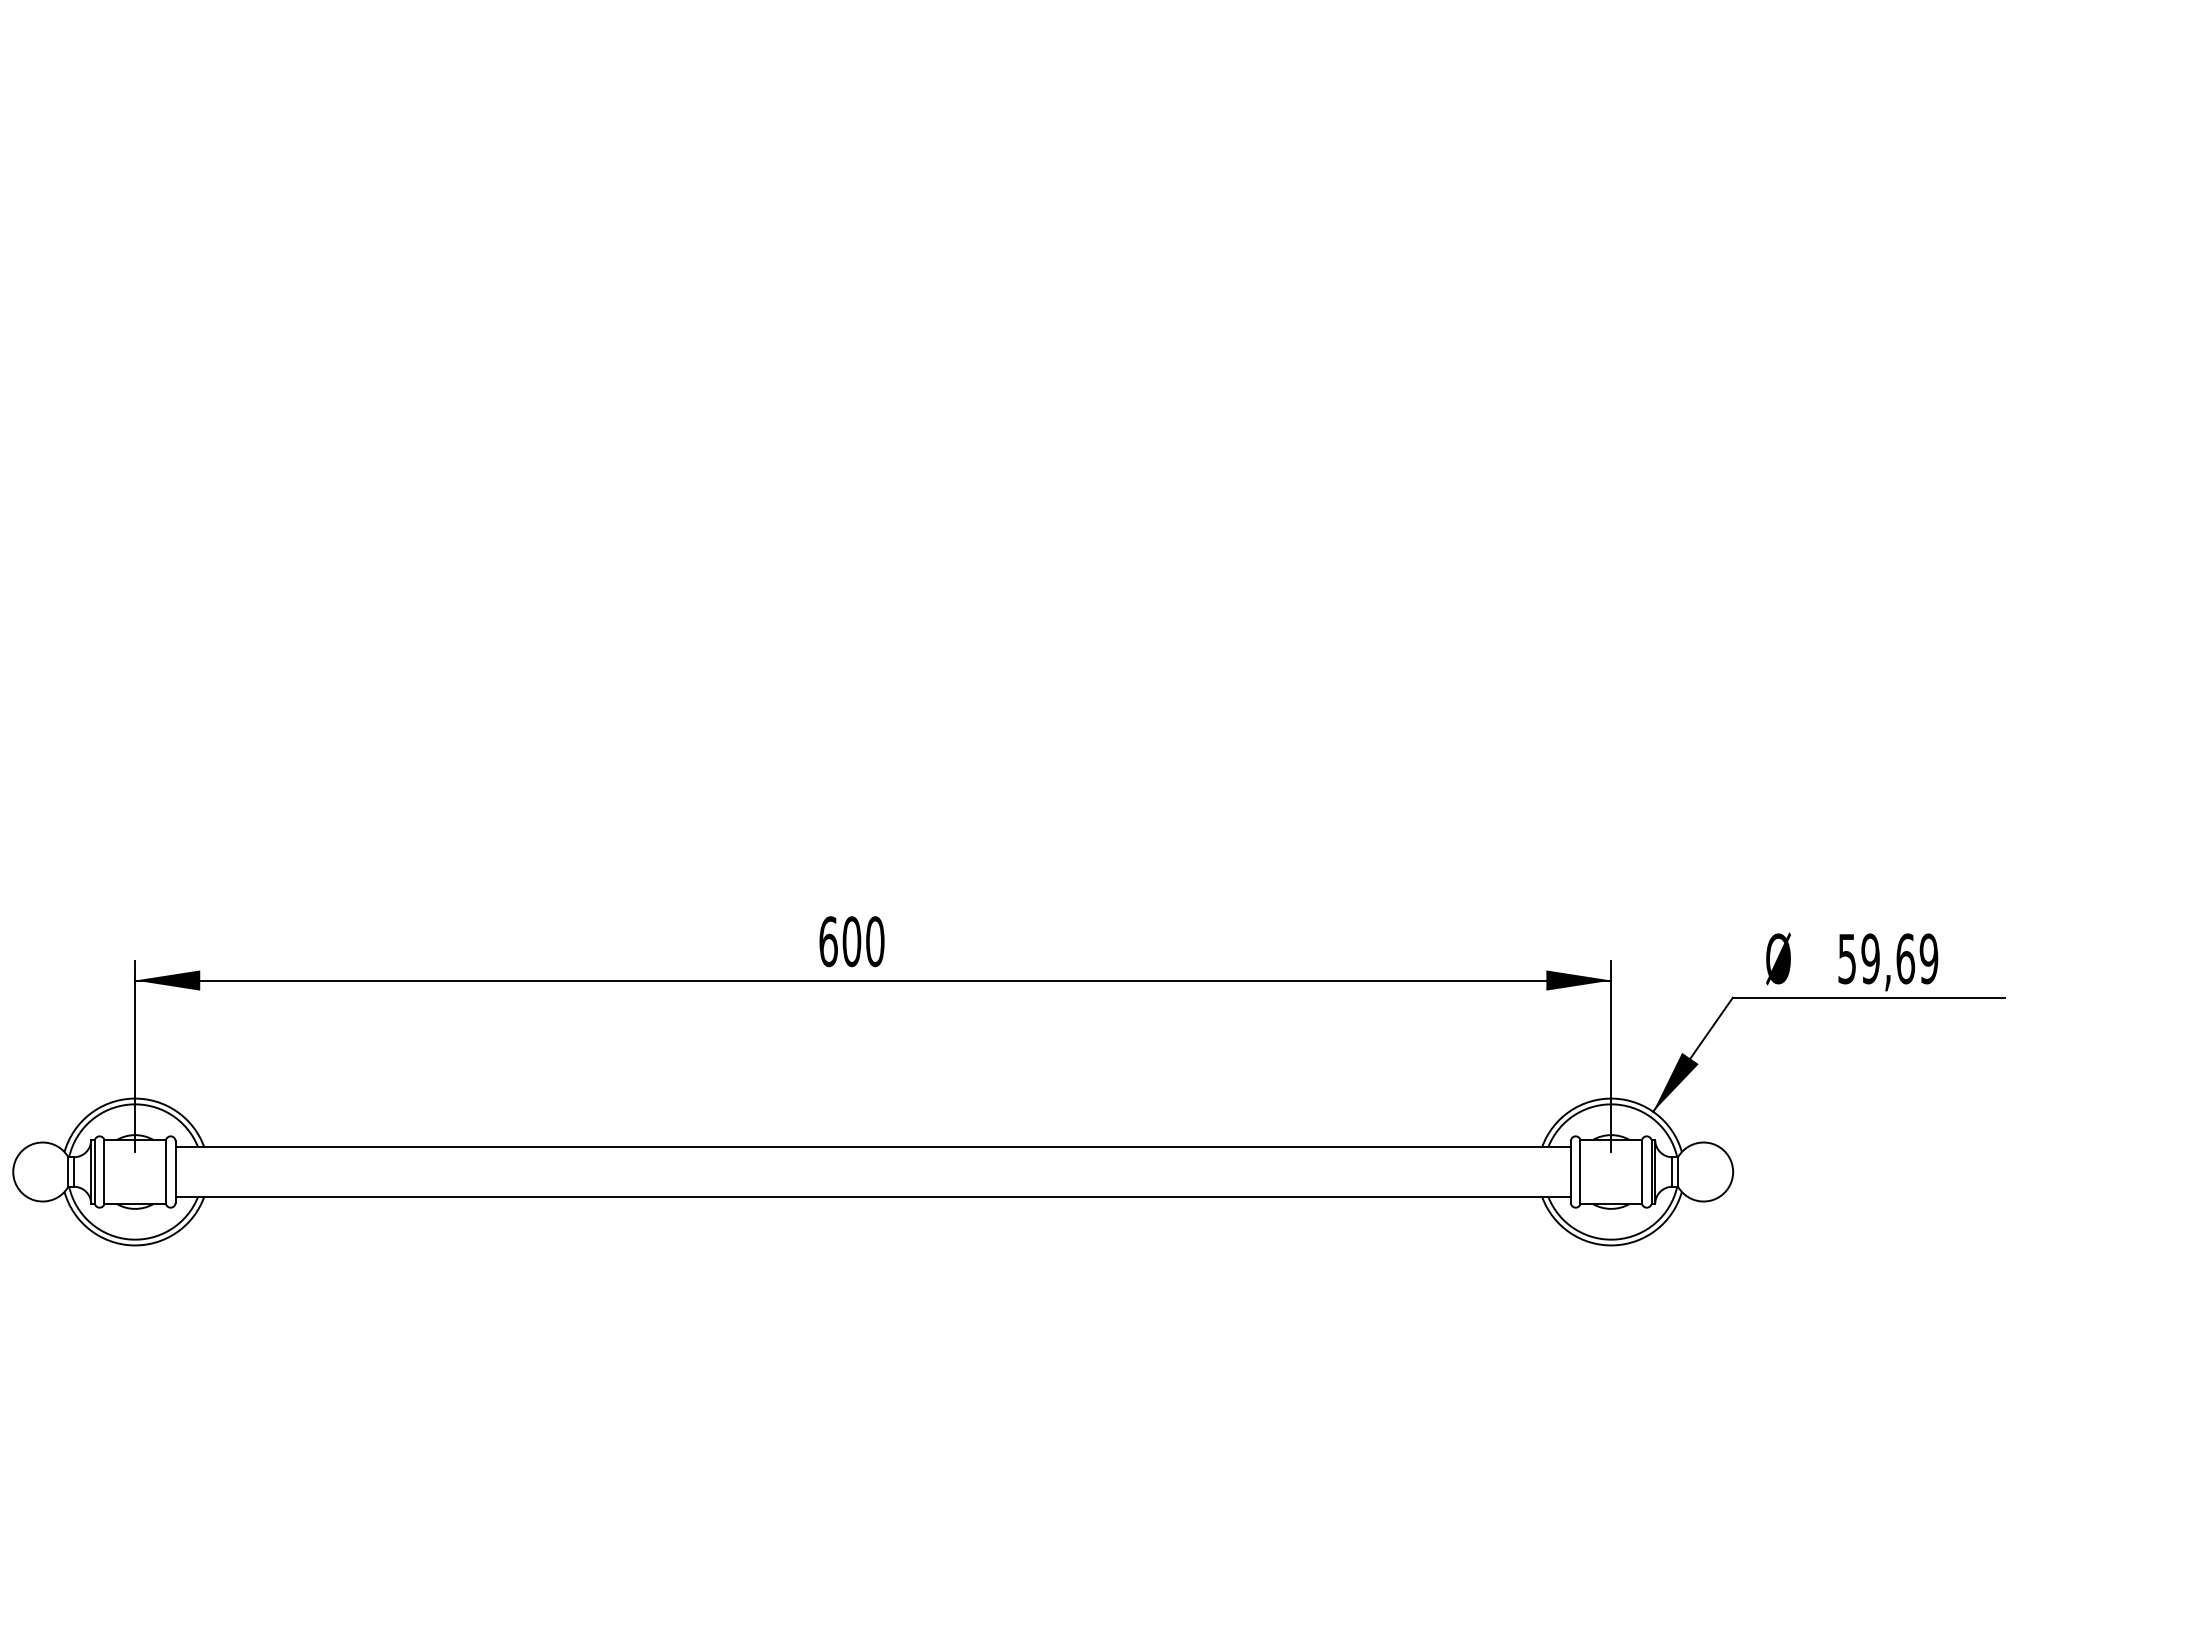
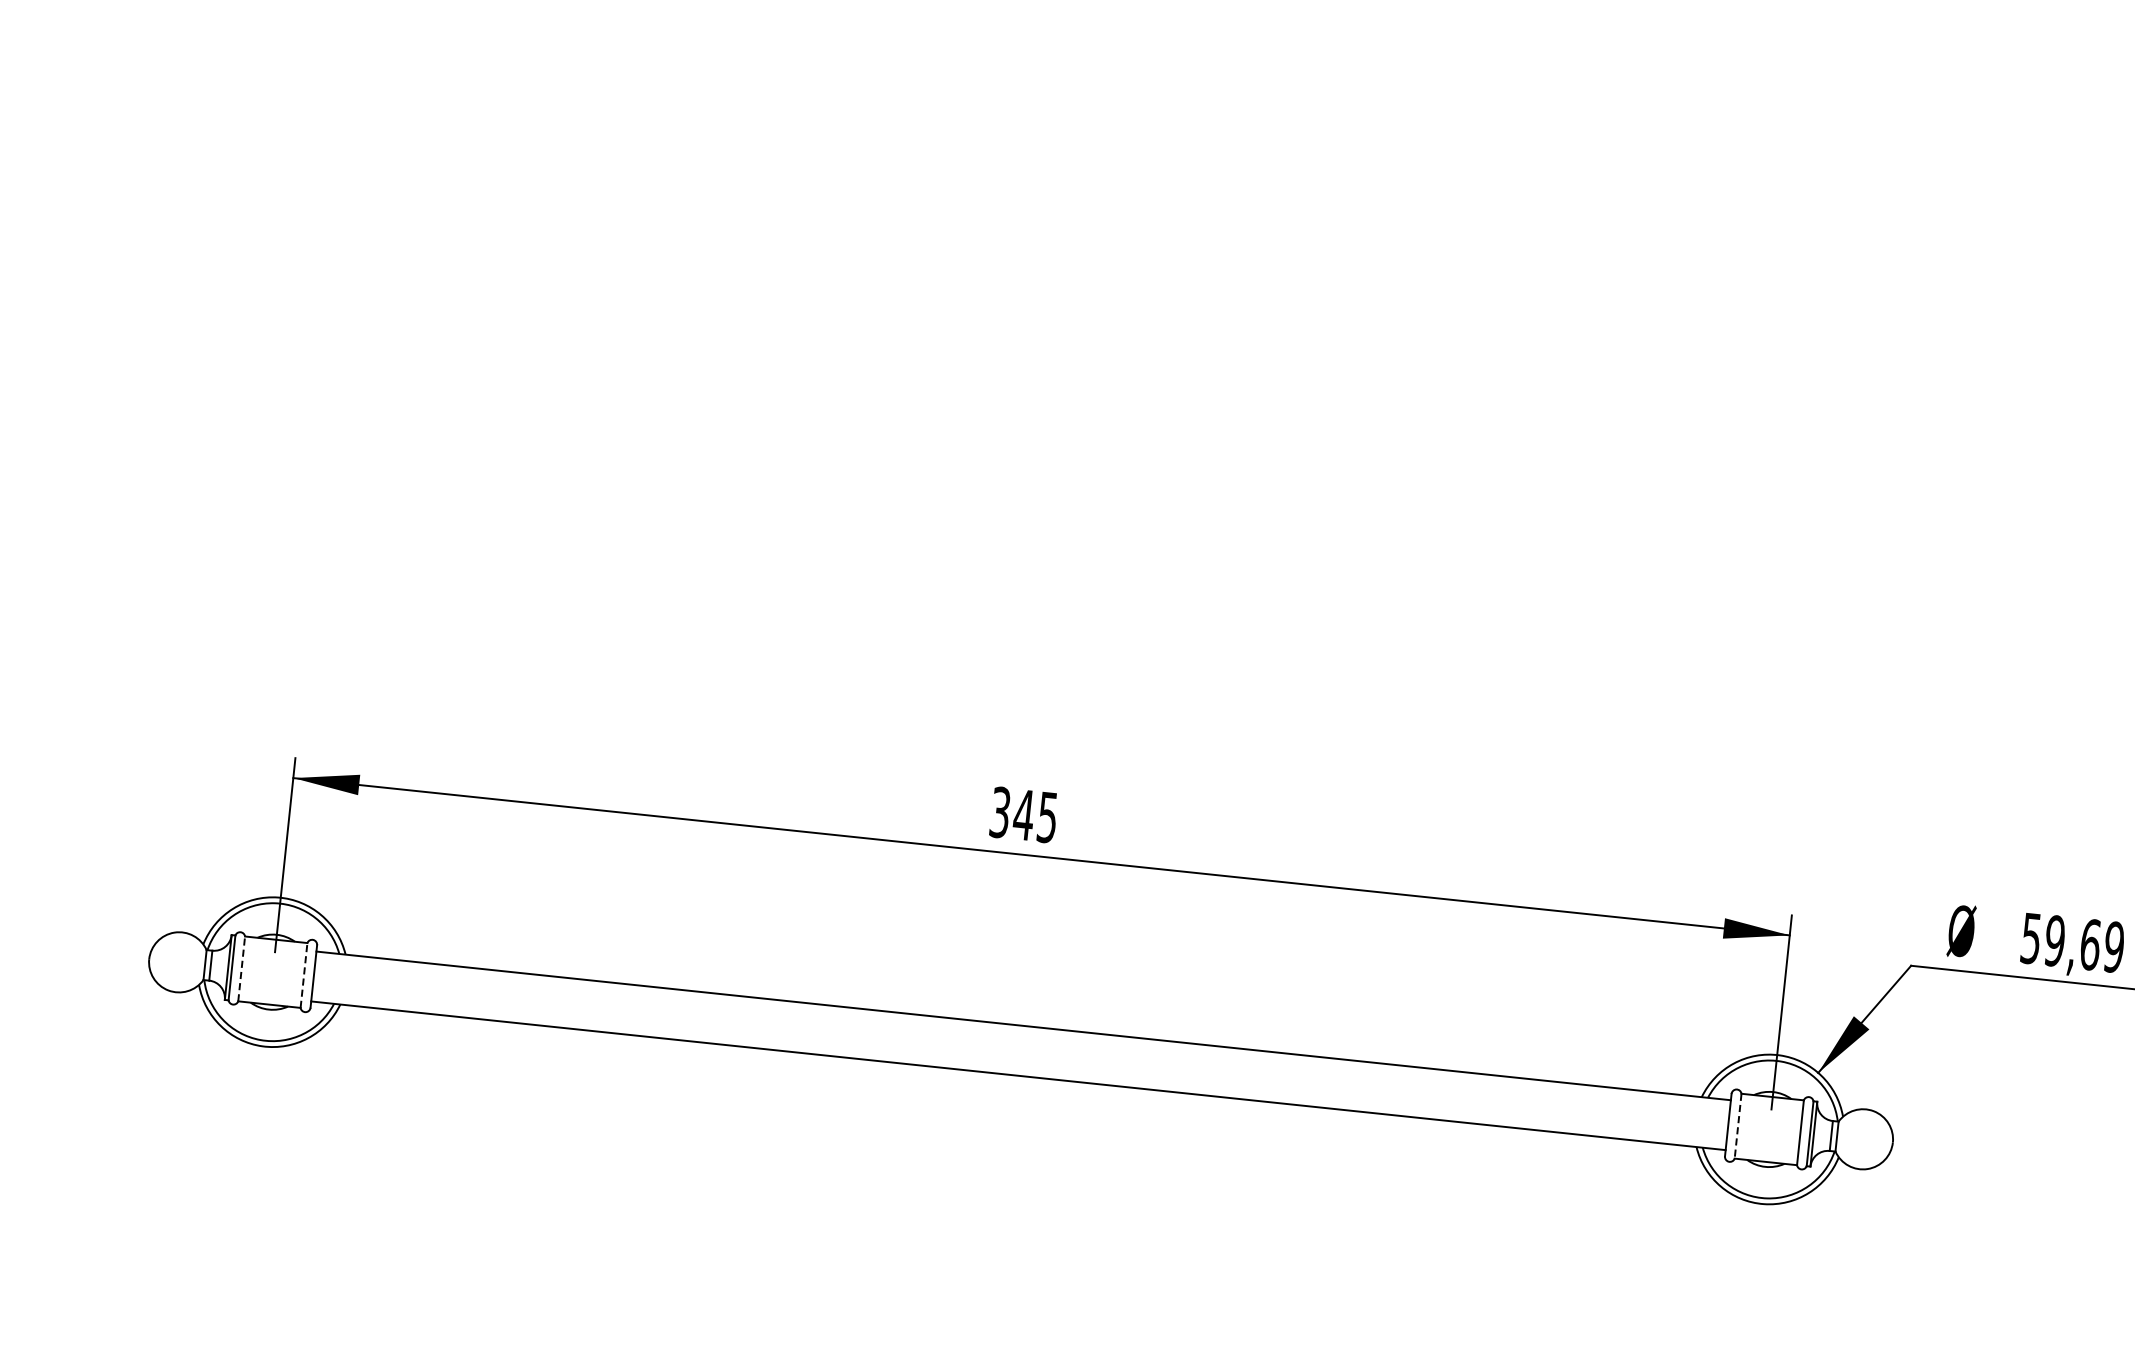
text: (851, 941) -> (1023, 814), 600 -> 345
line: (104, 1172) -> (241, 969), solid -> dashed
line: (165, 1172) -> (303, 975), solid -> dashed
line: (1580, 1172) -> (1738, 1126), solid -> dashed

